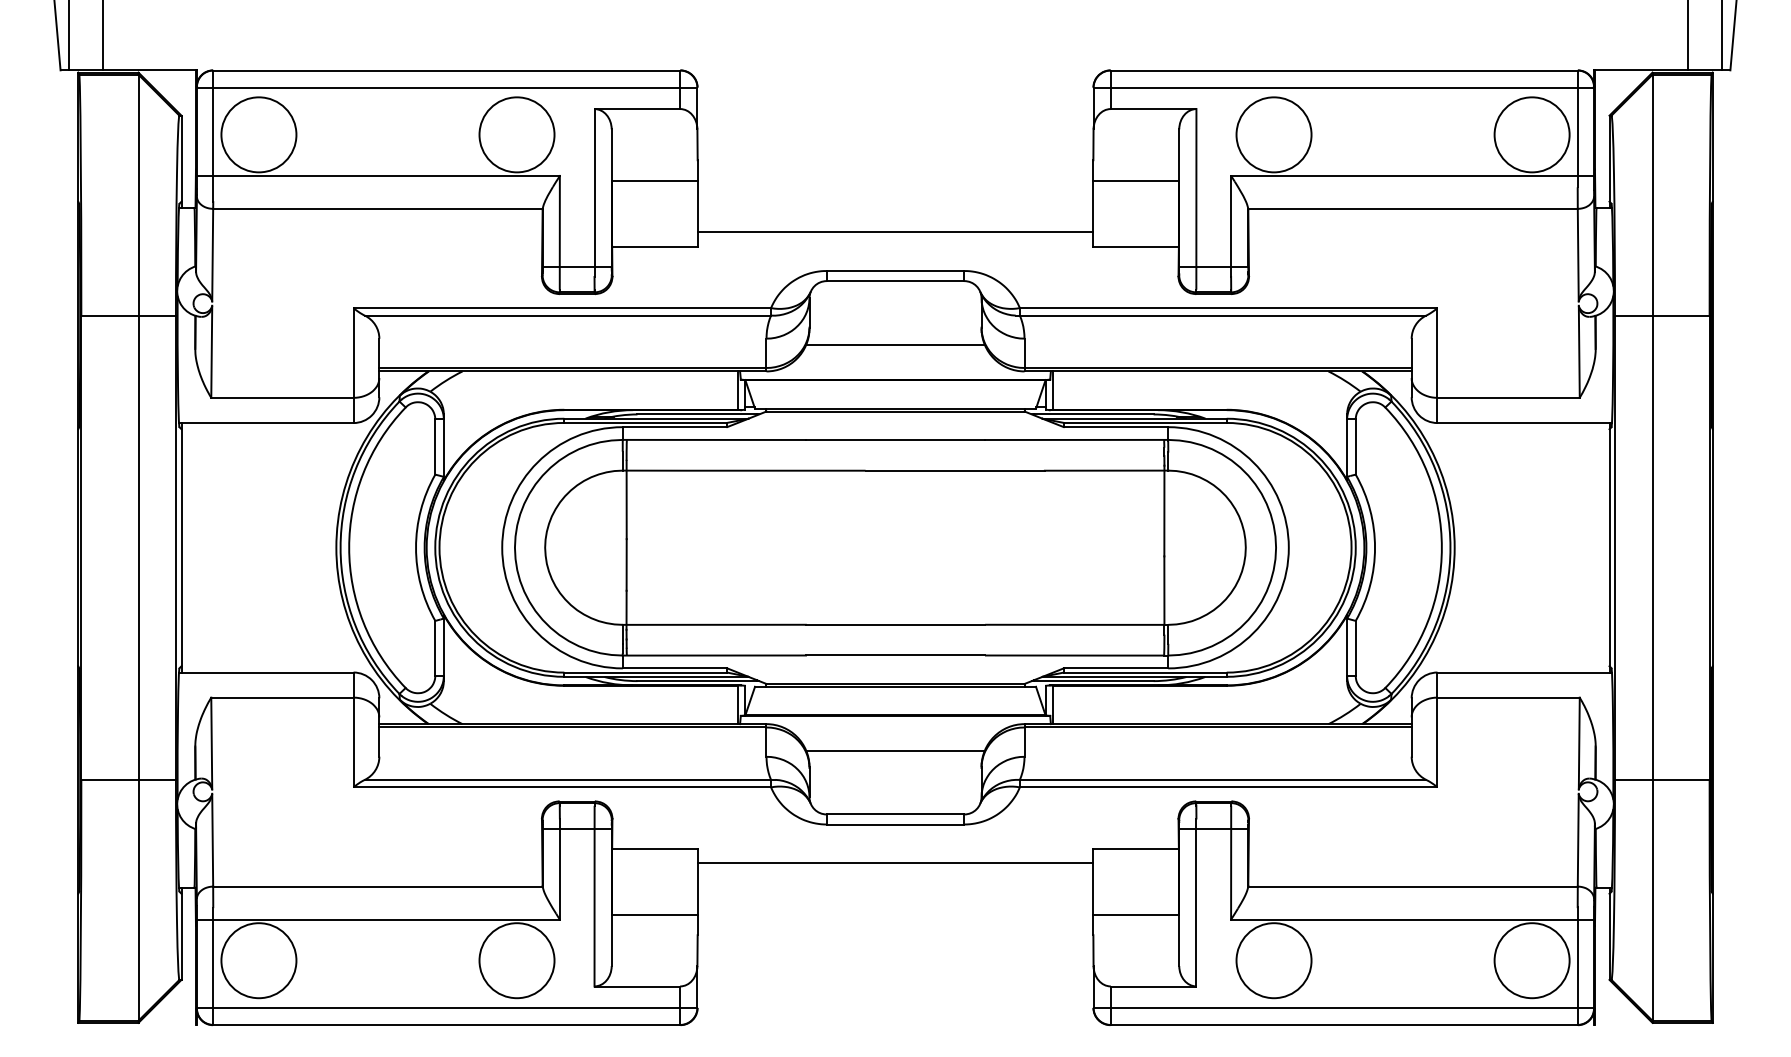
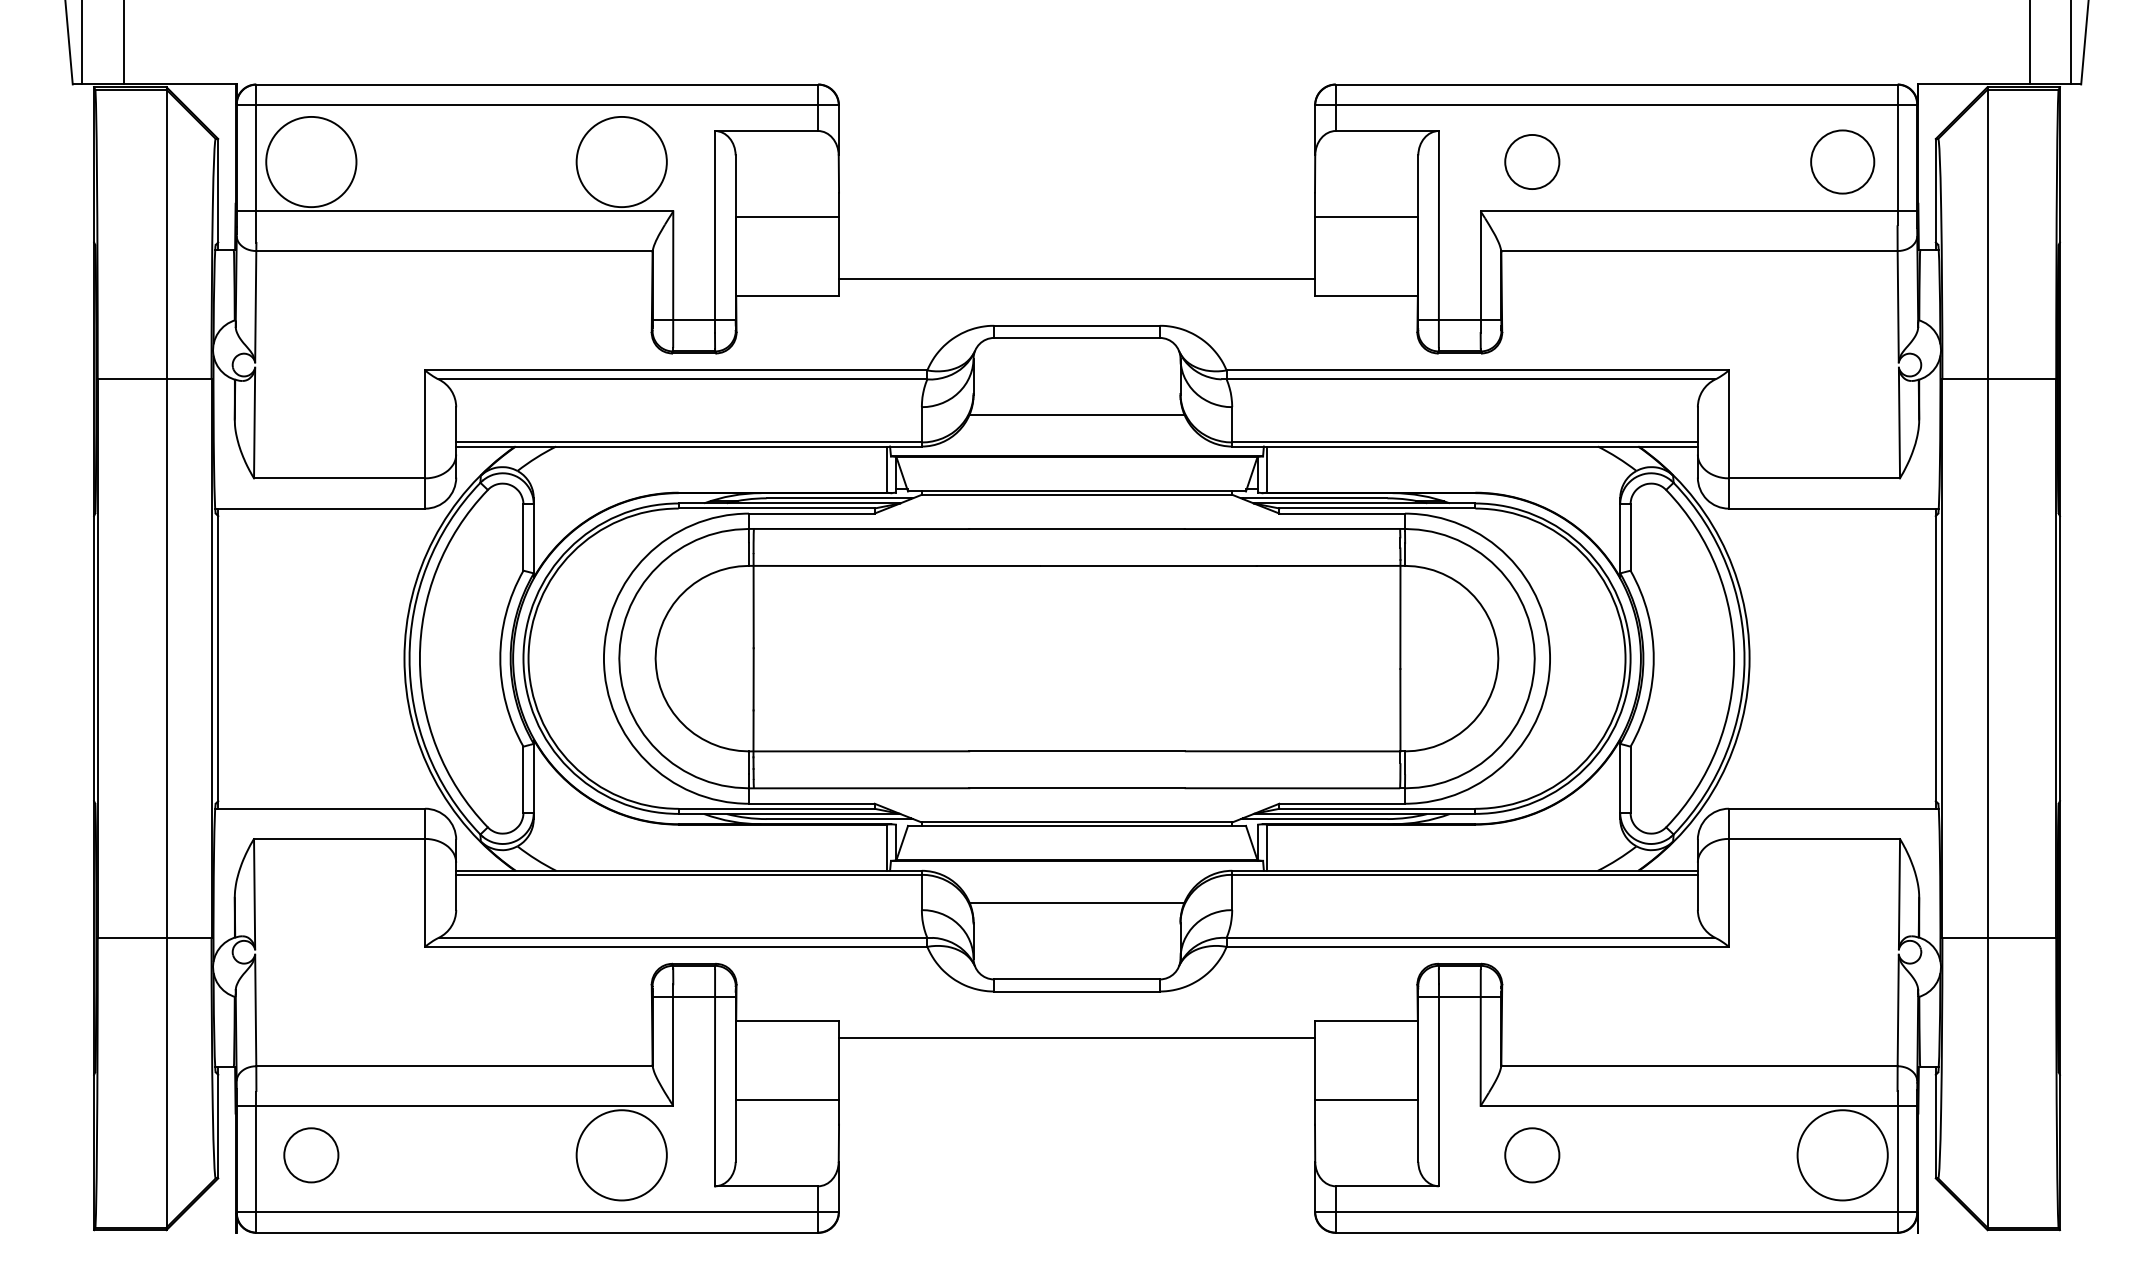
circle: (1274, 134) -> (1532, 161), size x0.6
circle: (1531, 134) -> (1842, 161), size x0.7
circle: (259, 960) -> (311, 1155), size x0.6
circle: (1274, 960) -> (1532, 1155), size x0.6

